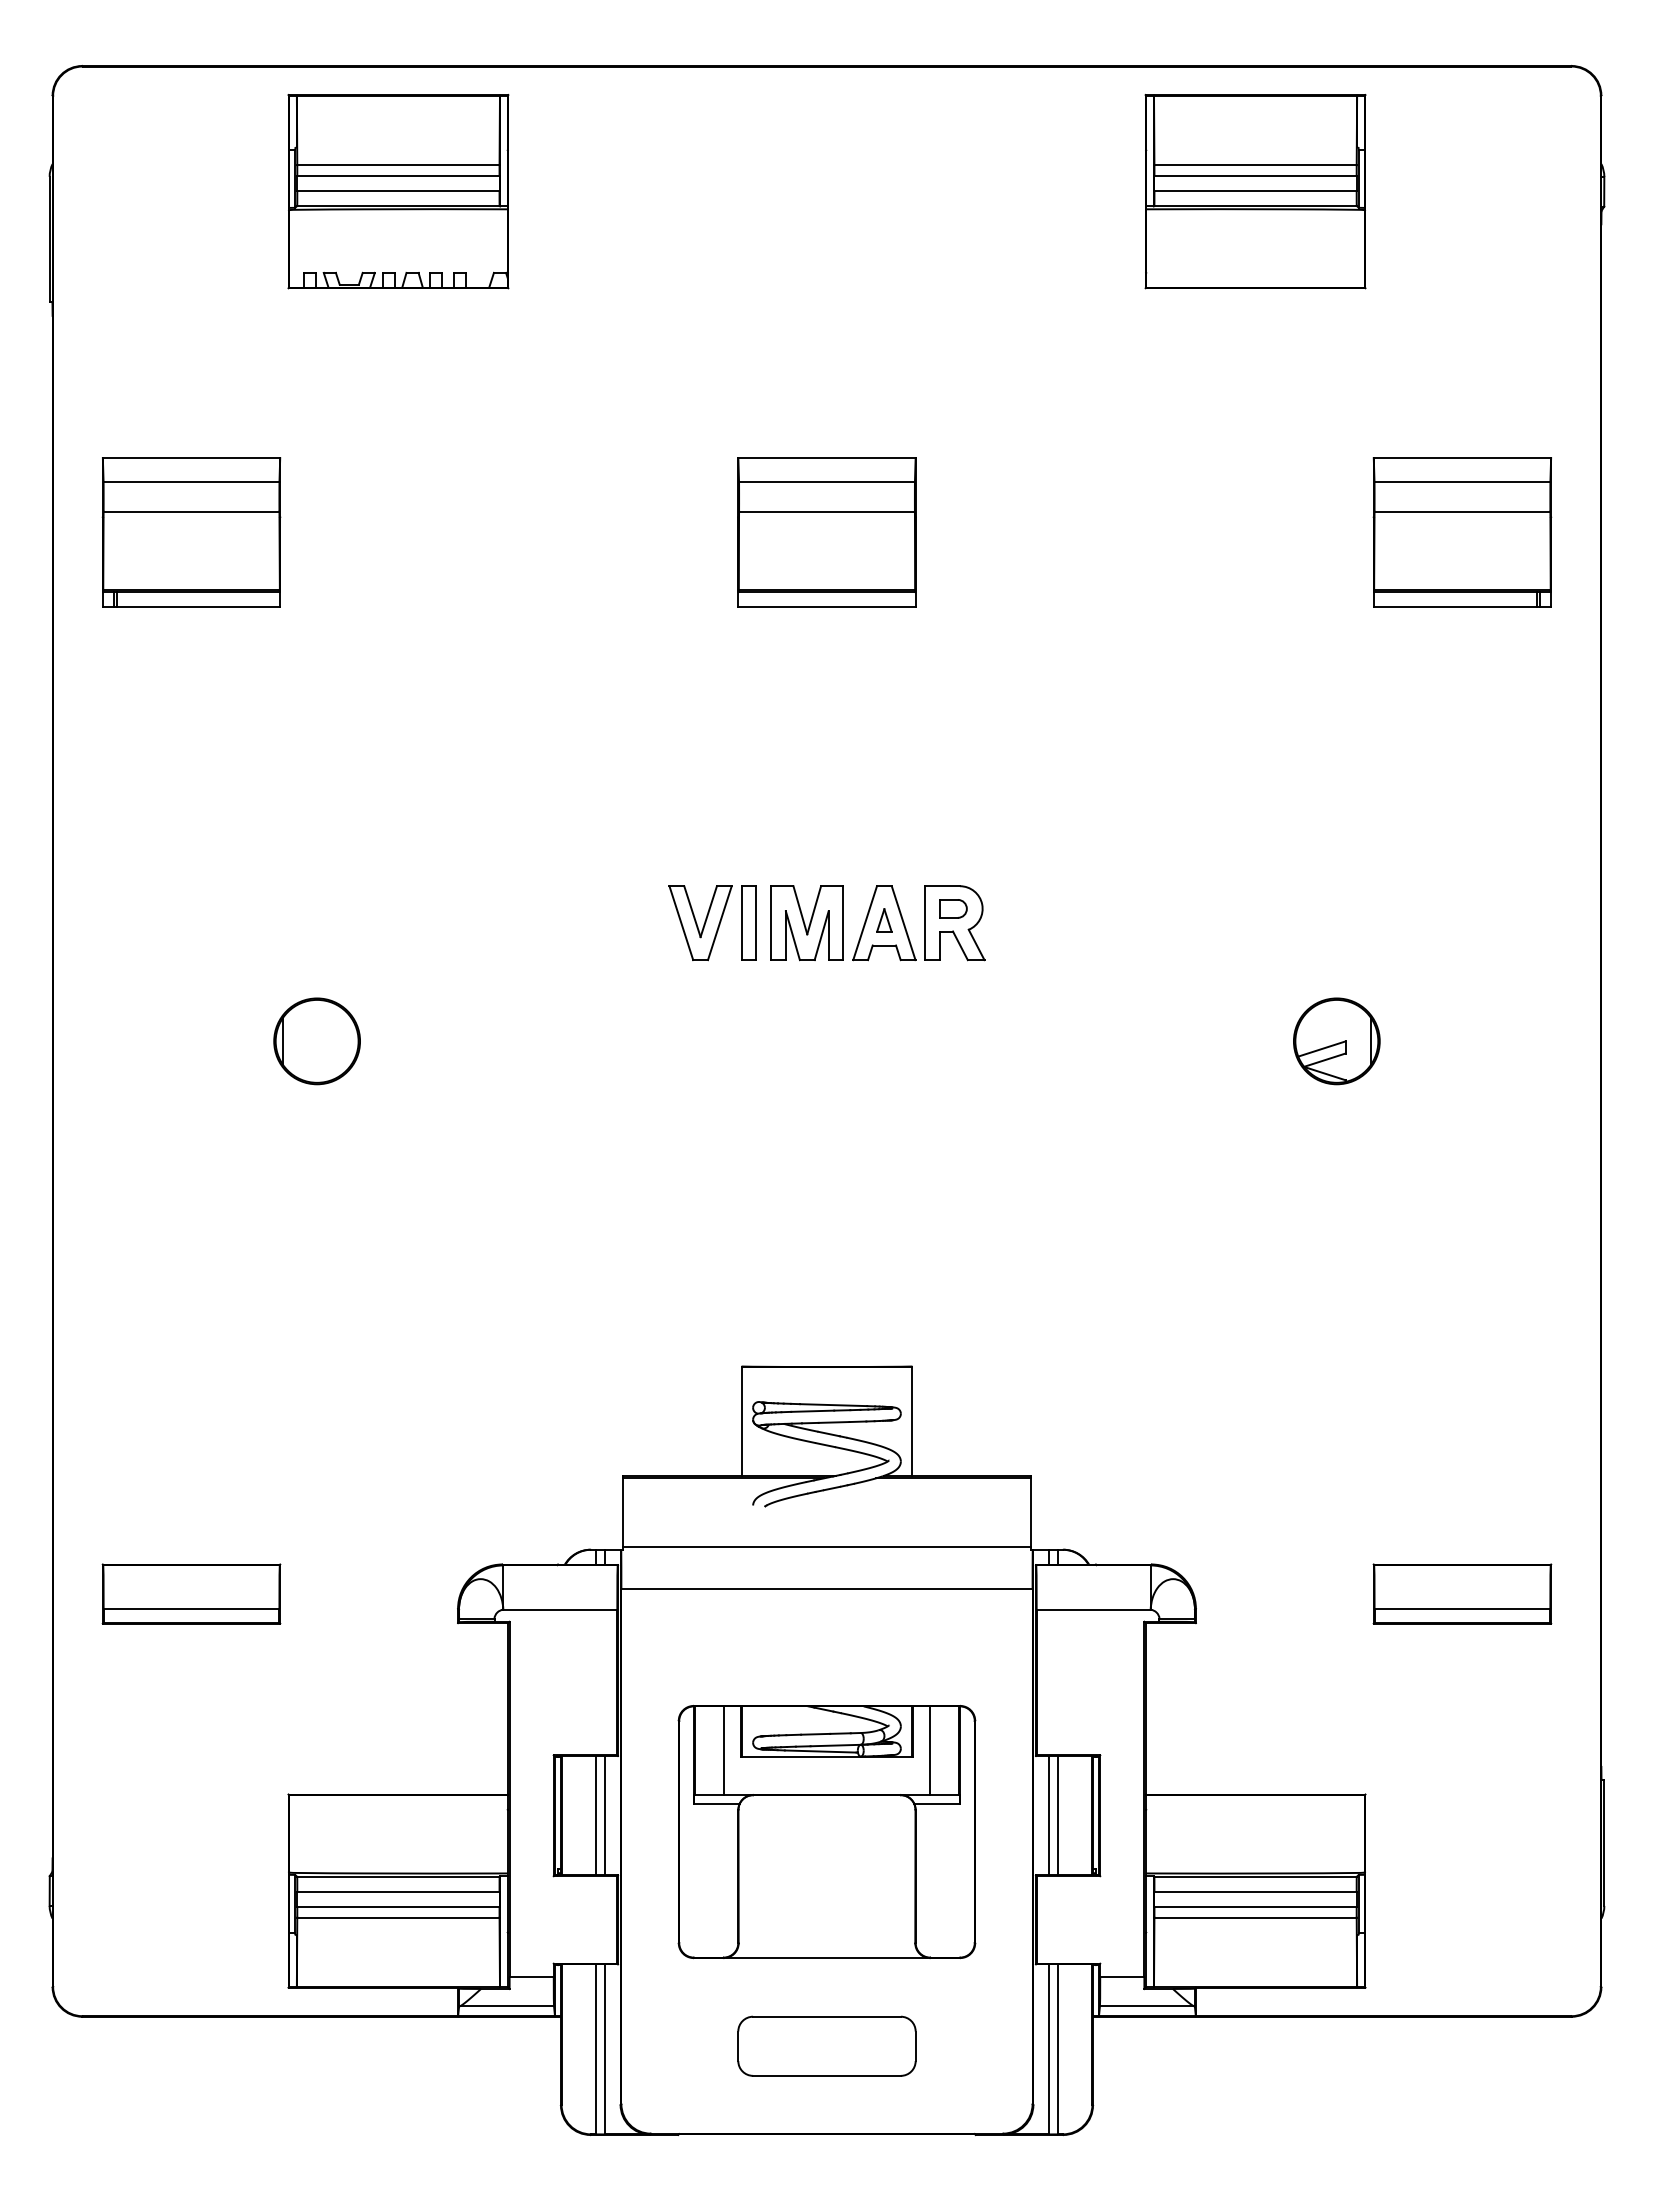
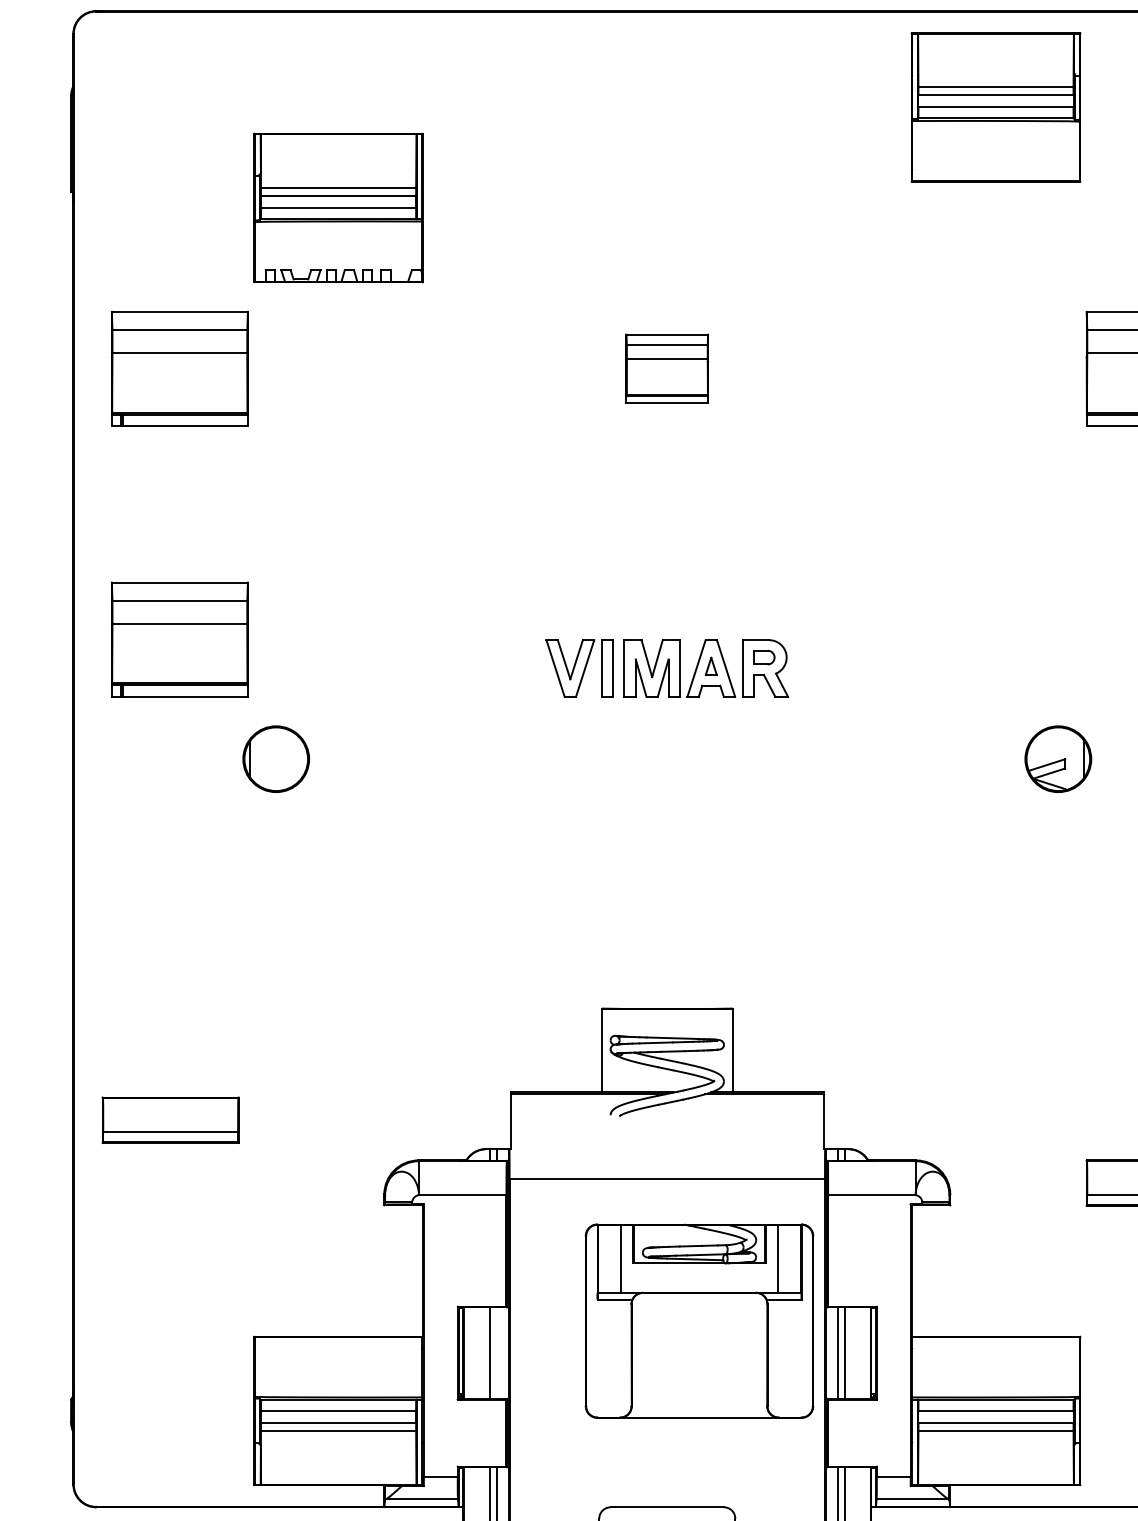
part: (398, 191) -> (338, 207), moved
part: (826, 532) -> (666, 368), size x0.6
part: (191, 885) -> (179, 639), added
line: (826, 1547) -> (666, 1147), removed
part: (191, 1593) -> (170, 1119), moved
line: (604, 1815) -> (496, 1352), removed
part: (826, 1832) -> (699, 1321), moved

